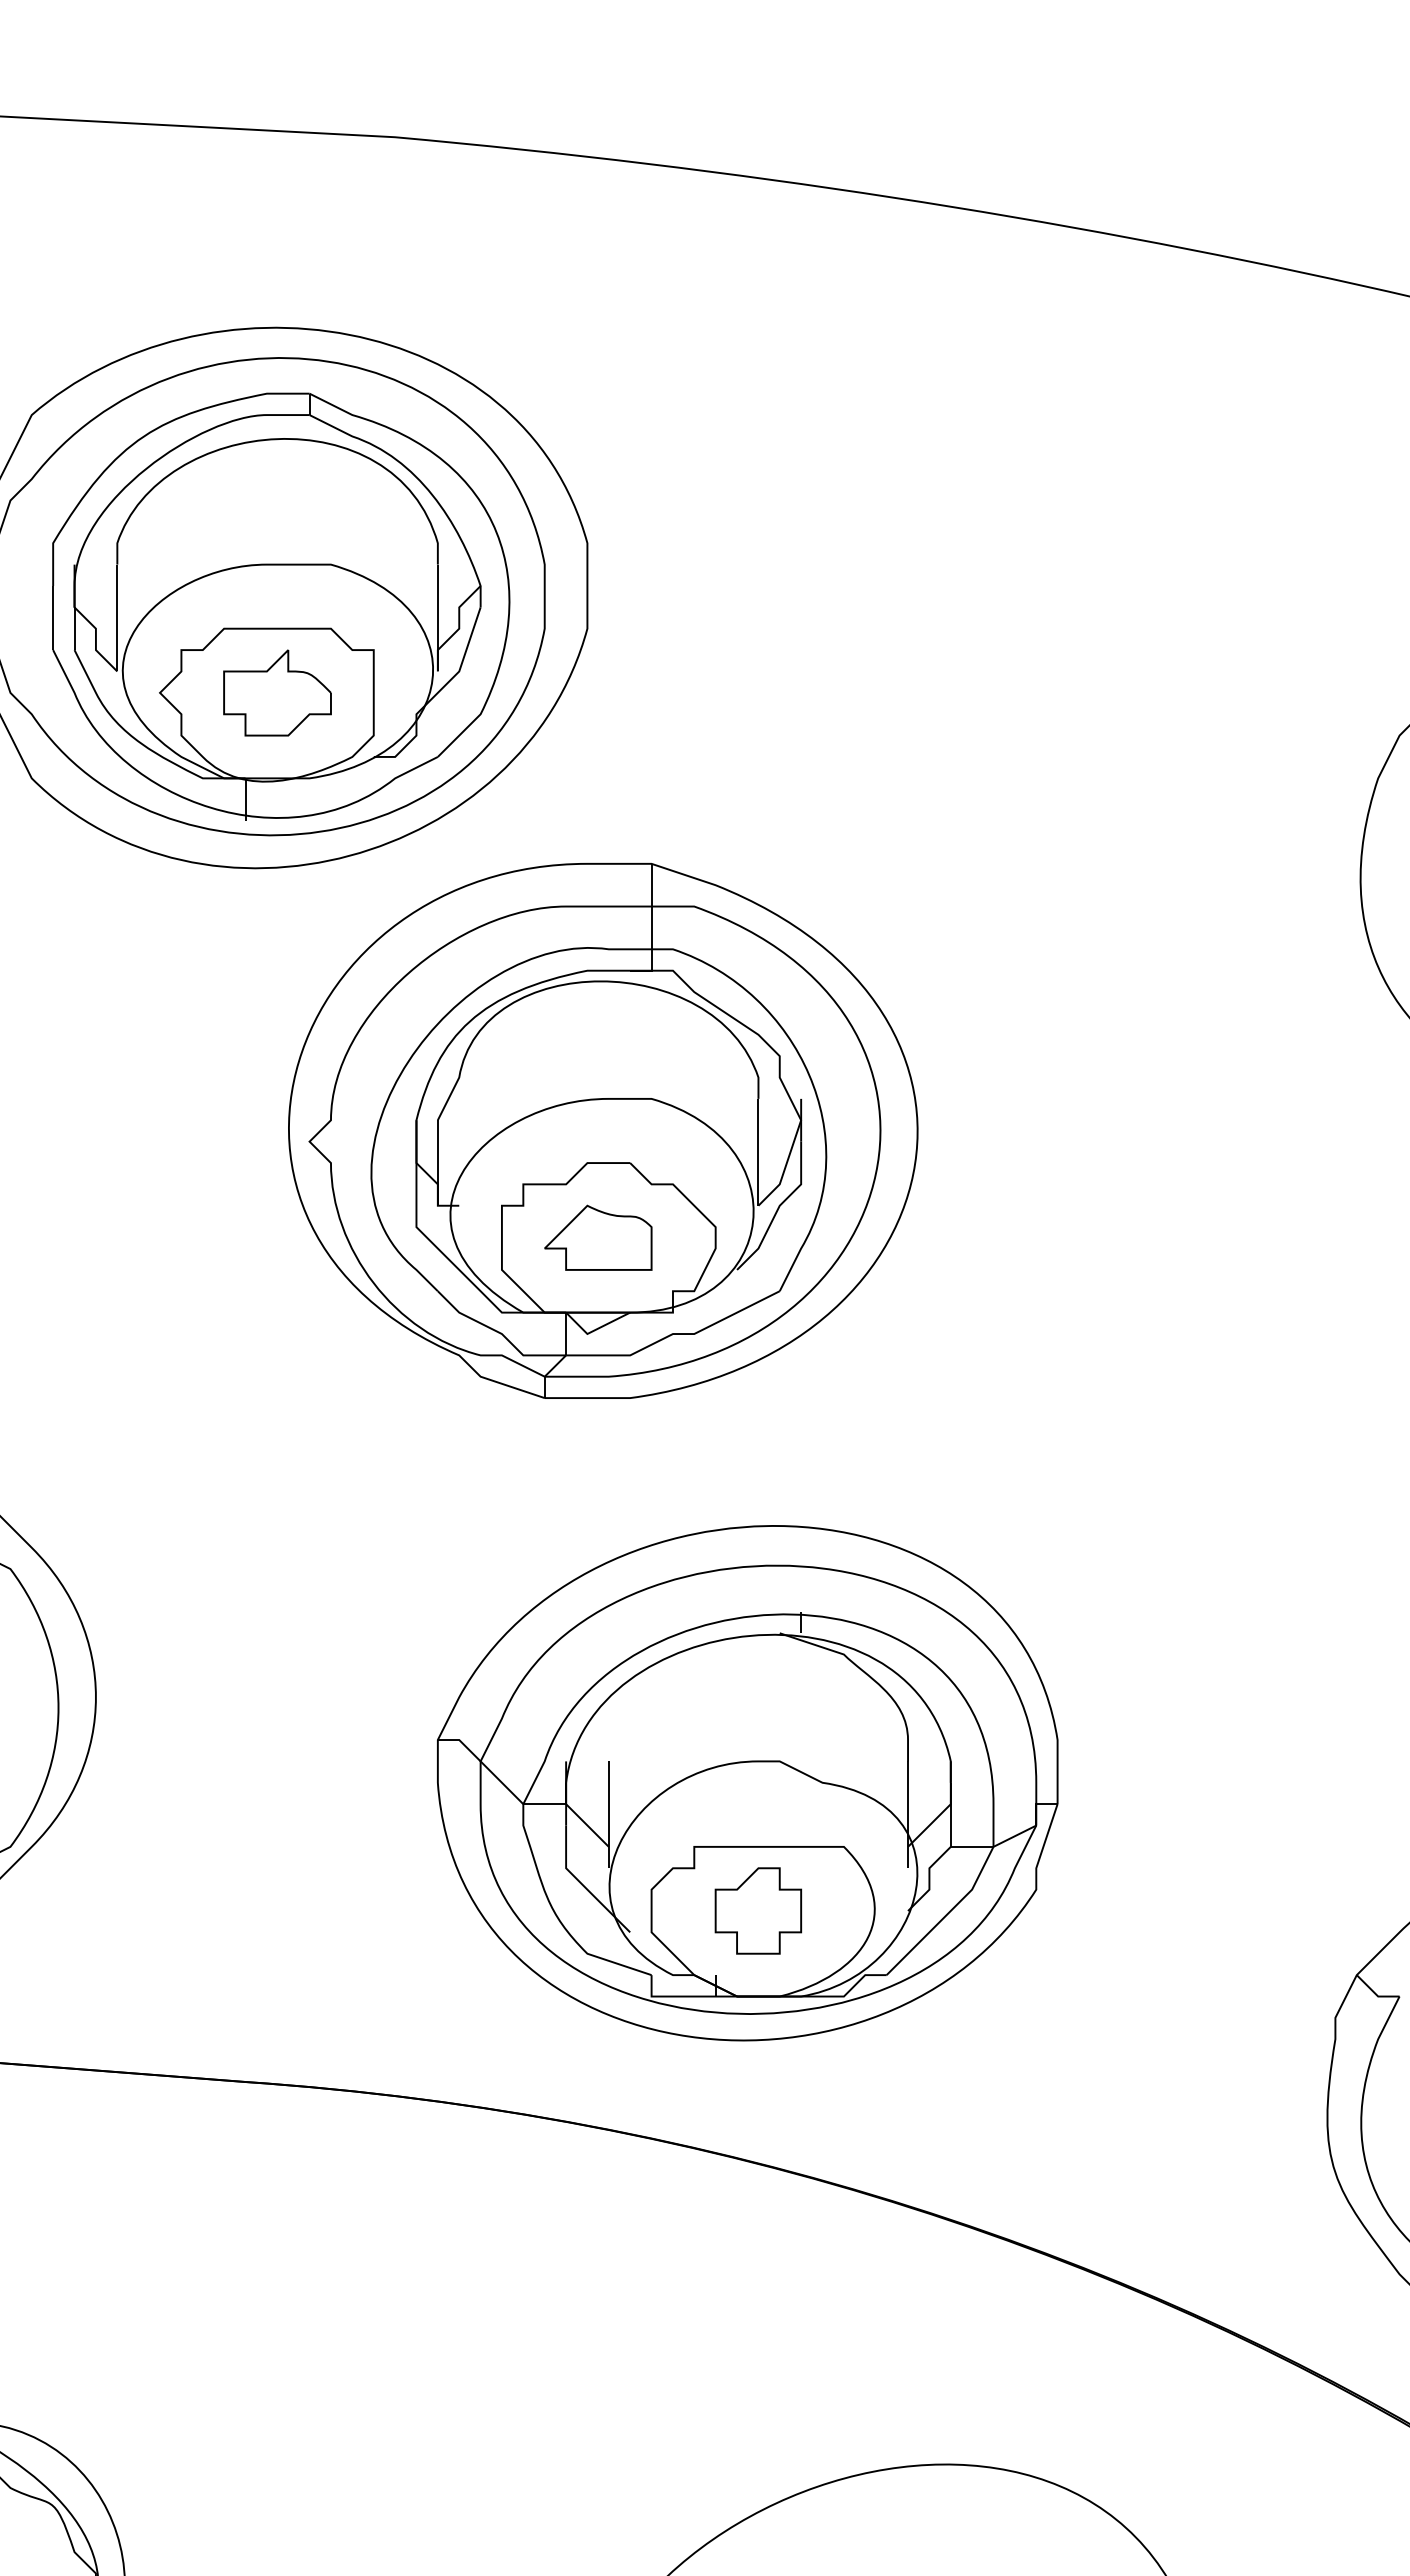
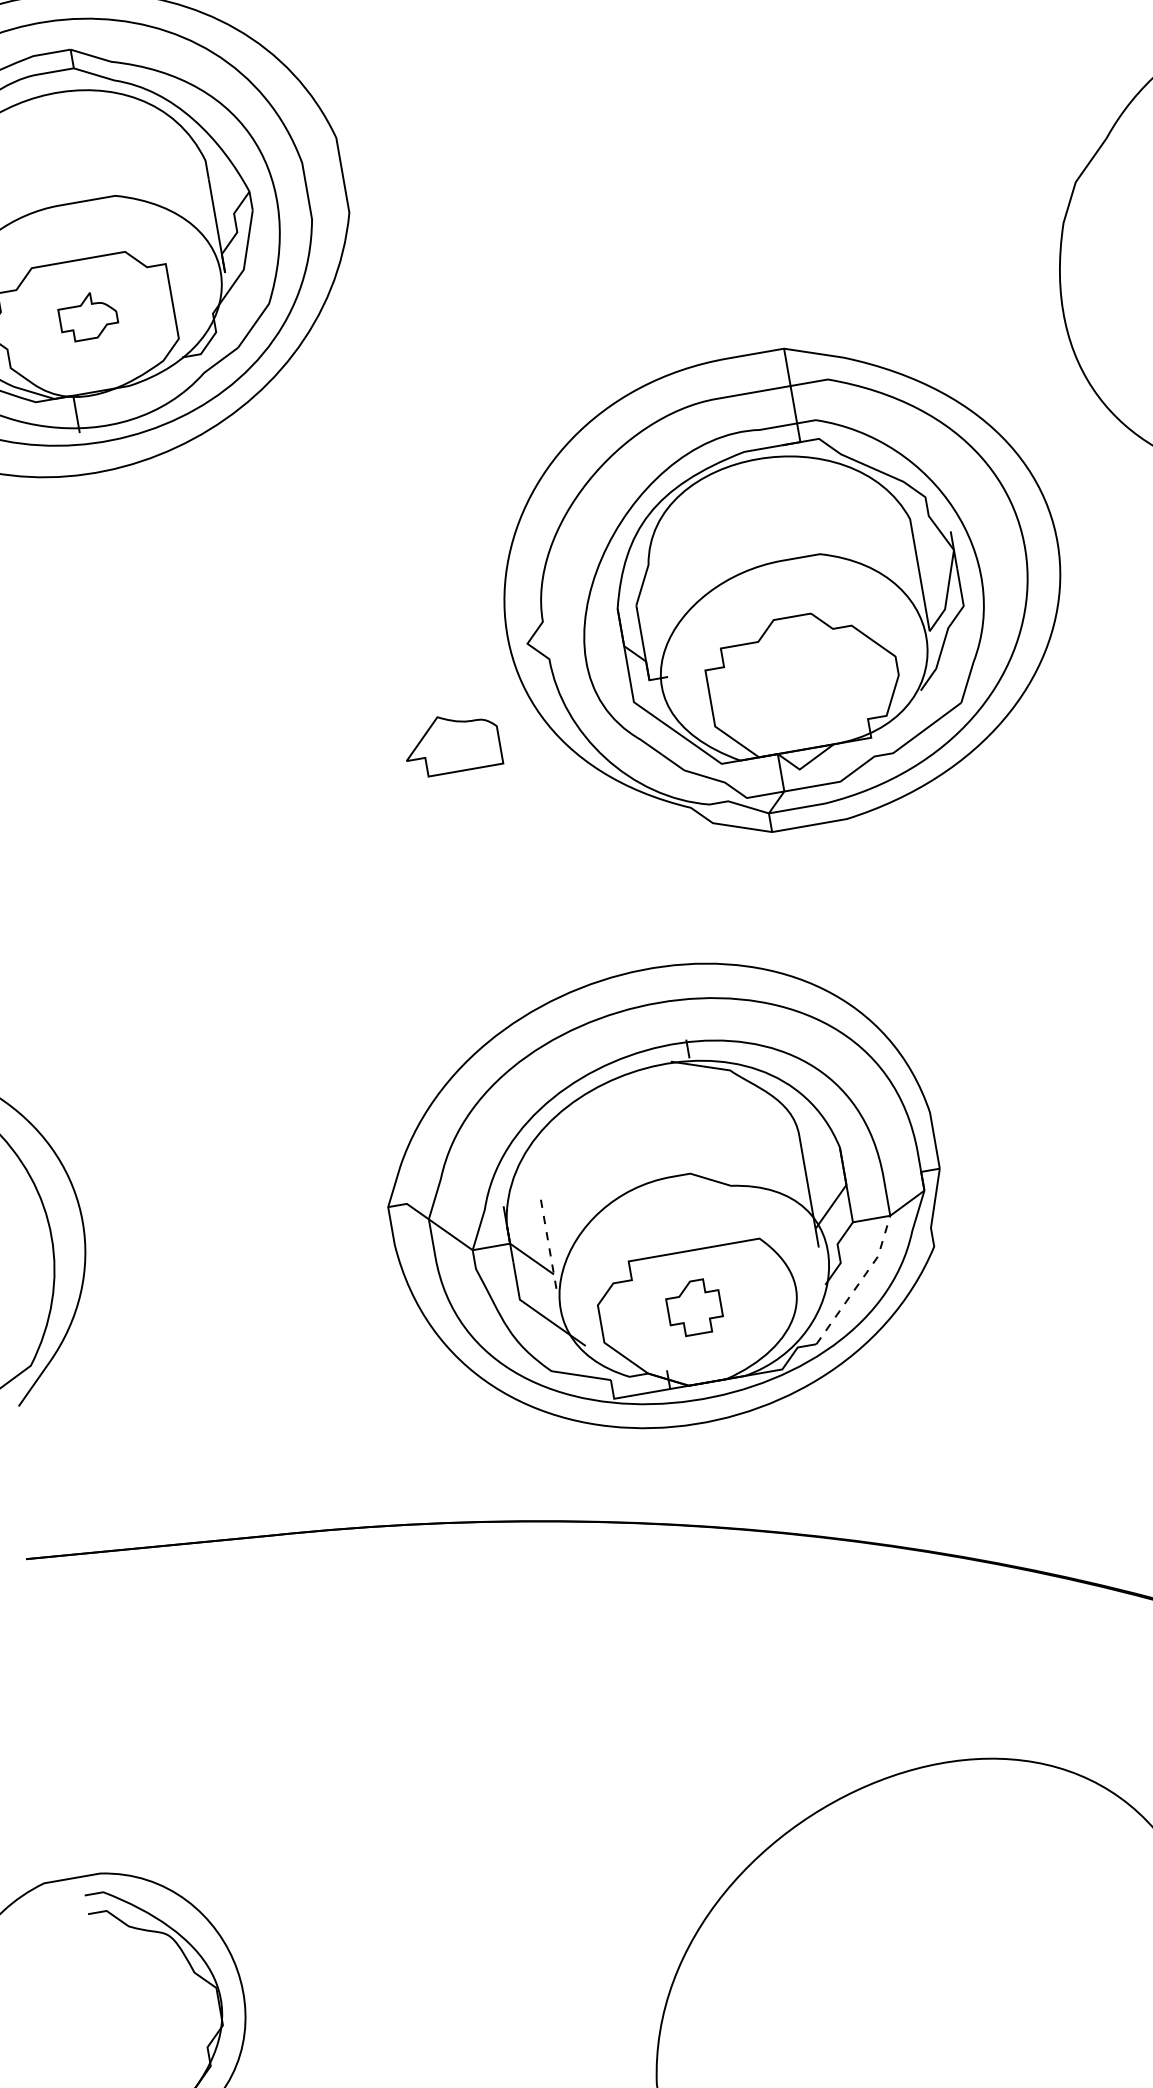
part: (277, 692) -> (88, 315), size x0.6
part: (603, 1130) -> (782, 589), moved
line: (608, 1815) -> (548, 1247), solid -> dashed
part: (758, 1910) -> (694, 1307), size x0.7
line: (946, 1915) -> (859, 1282), solid -> dashed

